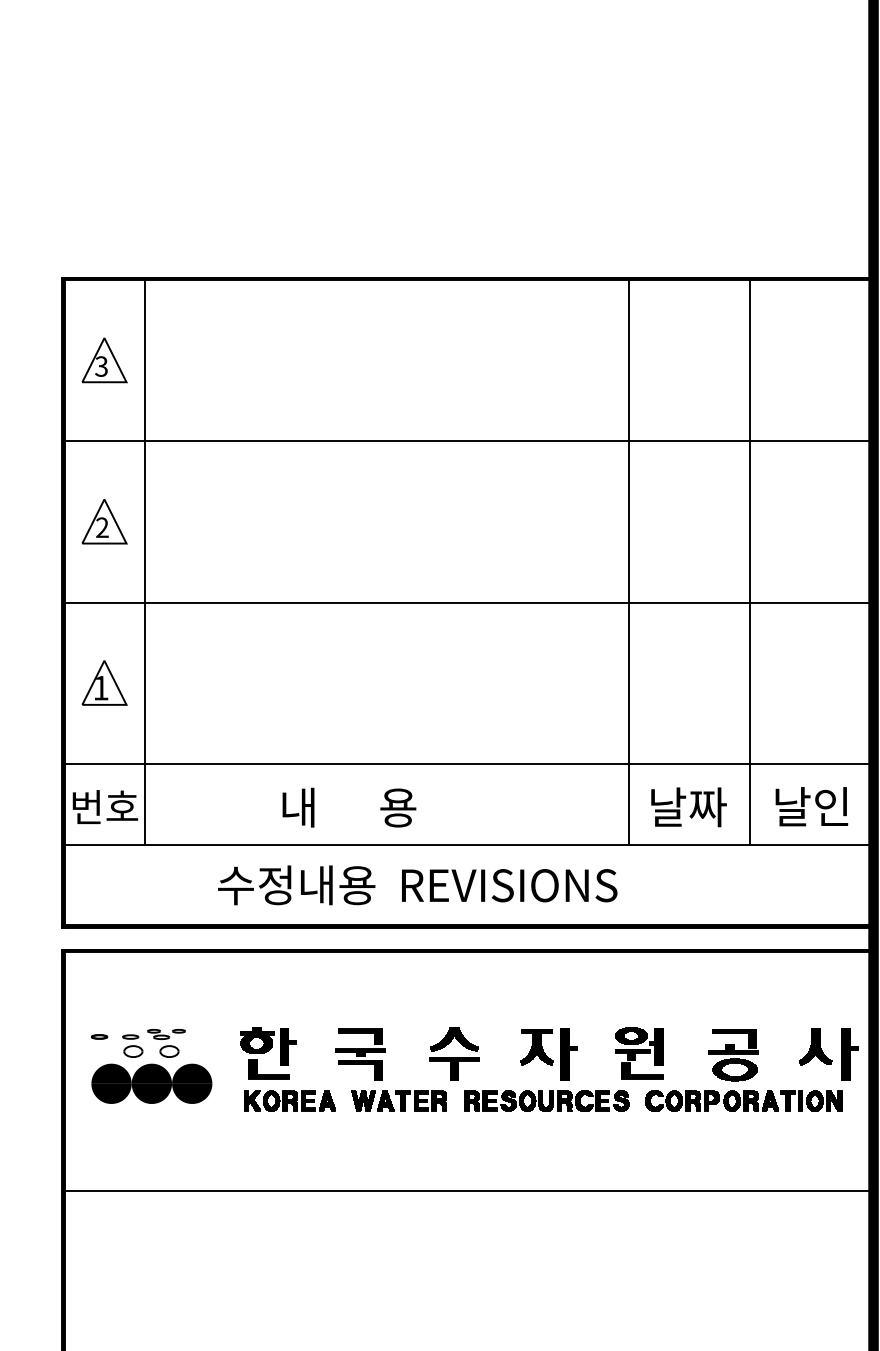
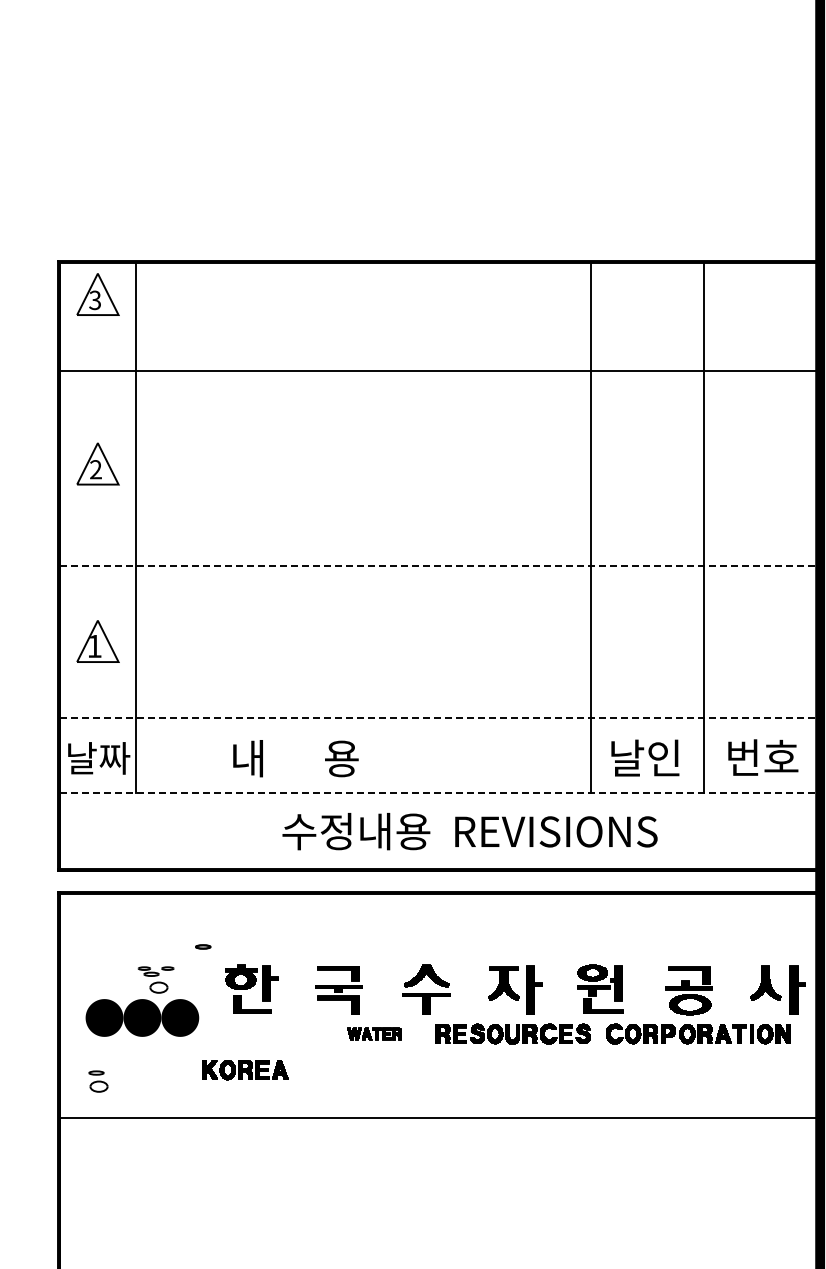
part: (104, 360) -> (97, 294), moved
line: (467, 441) -> (438, 370), moved
part: (104, 521) -> (97, 463), moved
line: (468, 603) -> (439, 566), solid -> dashed
line: (468, 763) -> (439, 717), solid -> dashed
text: (707, 806) -> (664, 757), 날짜 -> 날인
text: (813, 806) -> (763, 757), 날인 -> 번호
text: (106, 807) -> (99, 758), 번호 -> 날짜
text: (348, 807) -> (295, 758), moved
line: (468, 844) -> (439, 793), solid -> dashed
text: (417, 885) -> (469, 831), moved
part: (99, 1036) -> (203, 946), moved
part: (132, 1046) -> (98, 1081), moved
part: (399, 1100) -> (374, 1033), size x0.6
part: (290, 1101) -> (245, 1070), moved

